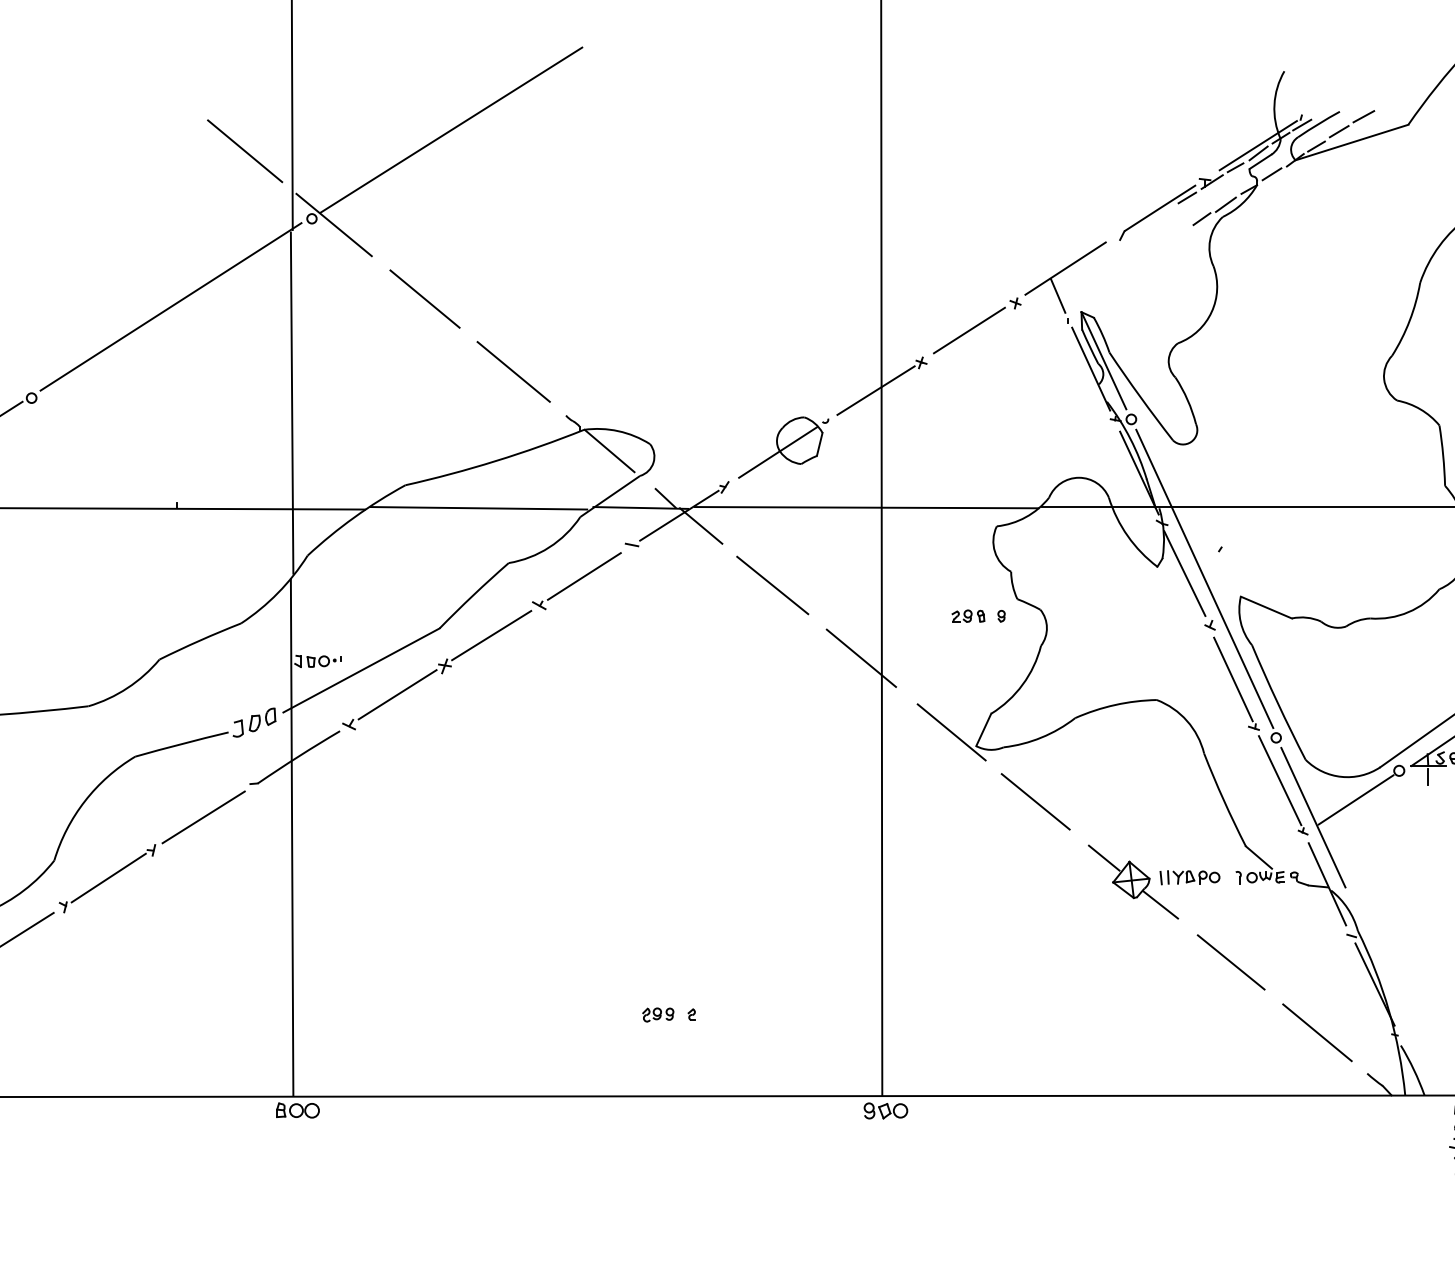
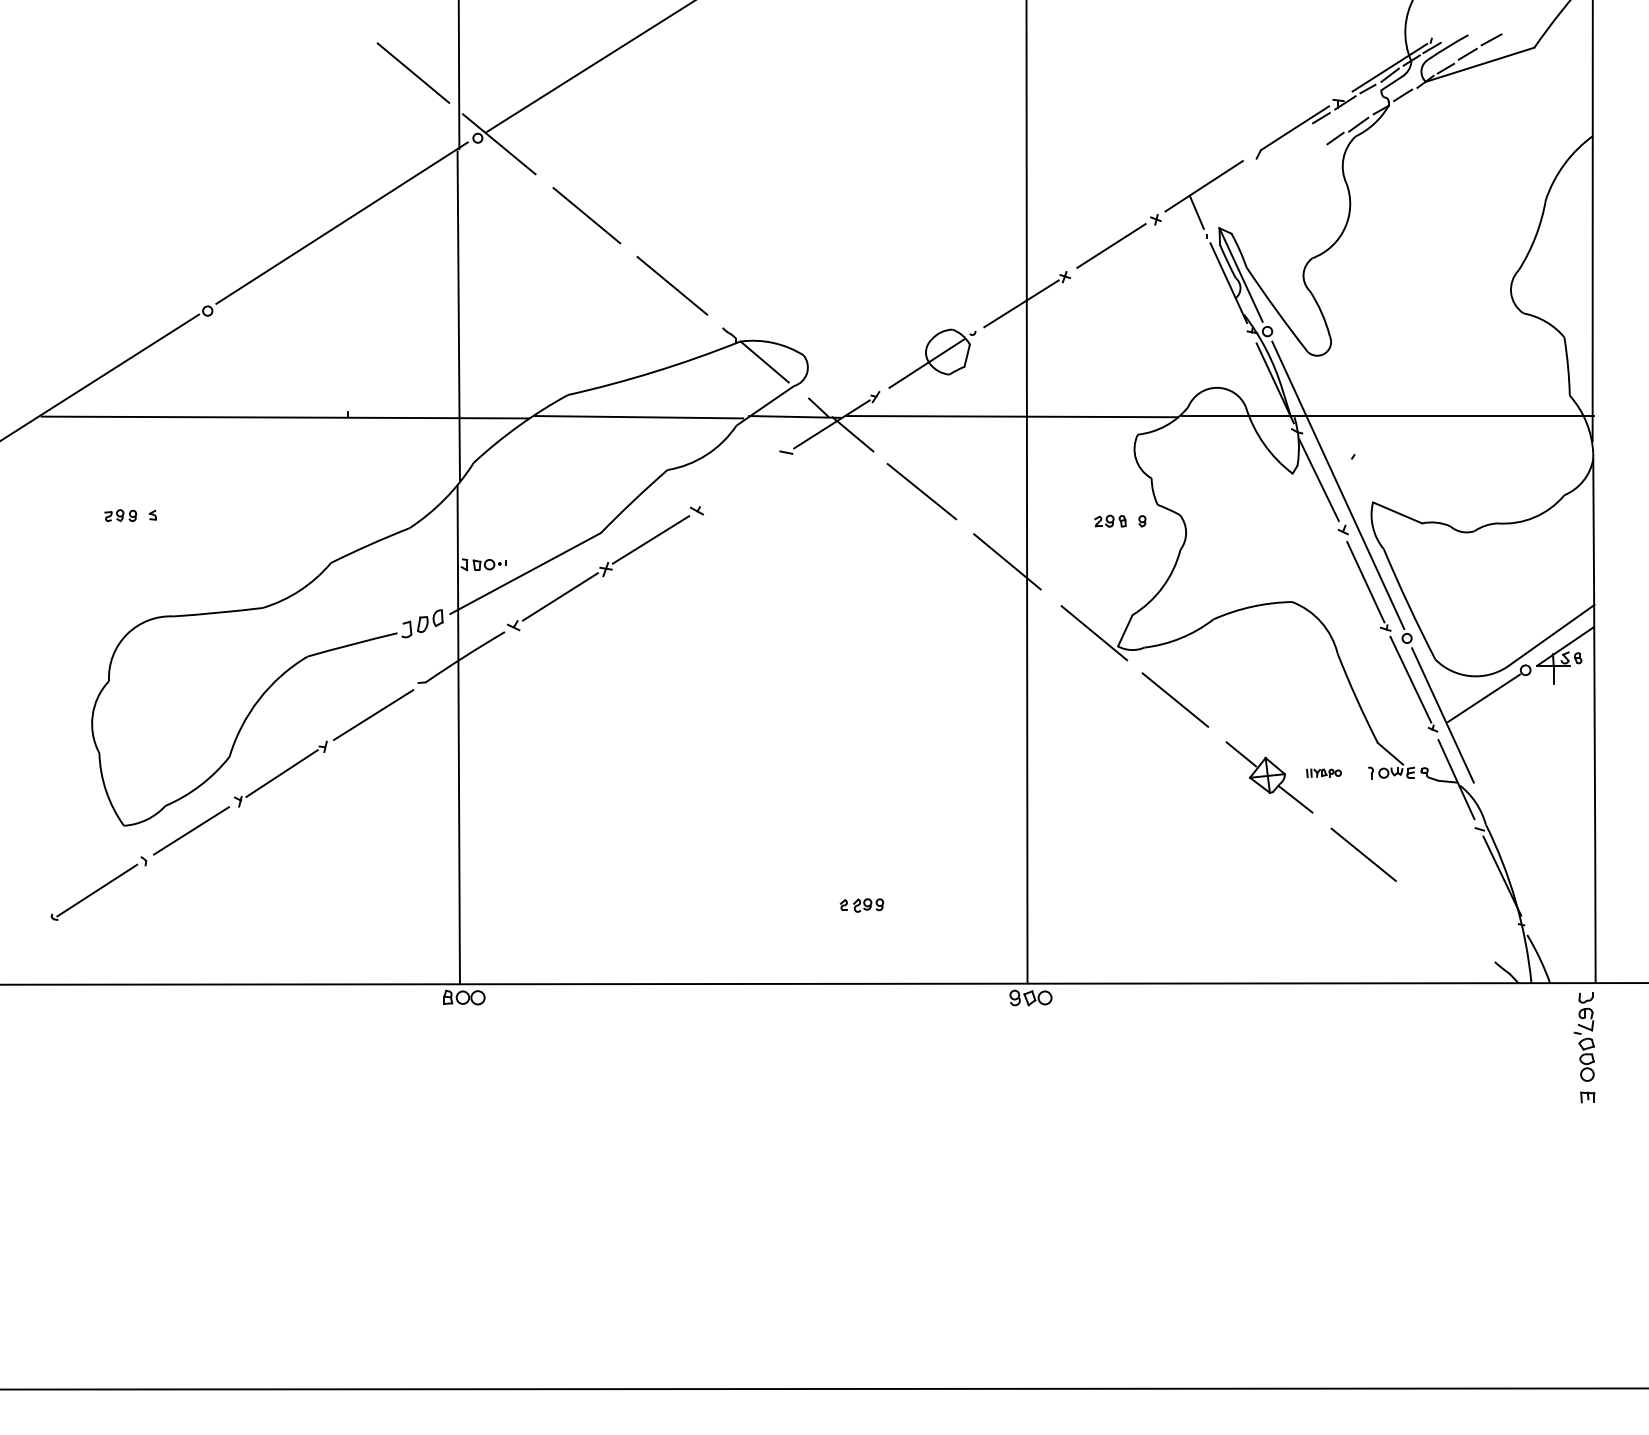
line: (584, 576) -> (740, 482), removed
part: (1189, 877) -> (1323, 773), size x0.6
part: (658, 1014) -> (868, 905), moved
line: (1317, 1032) -> (1446, 922), removed

